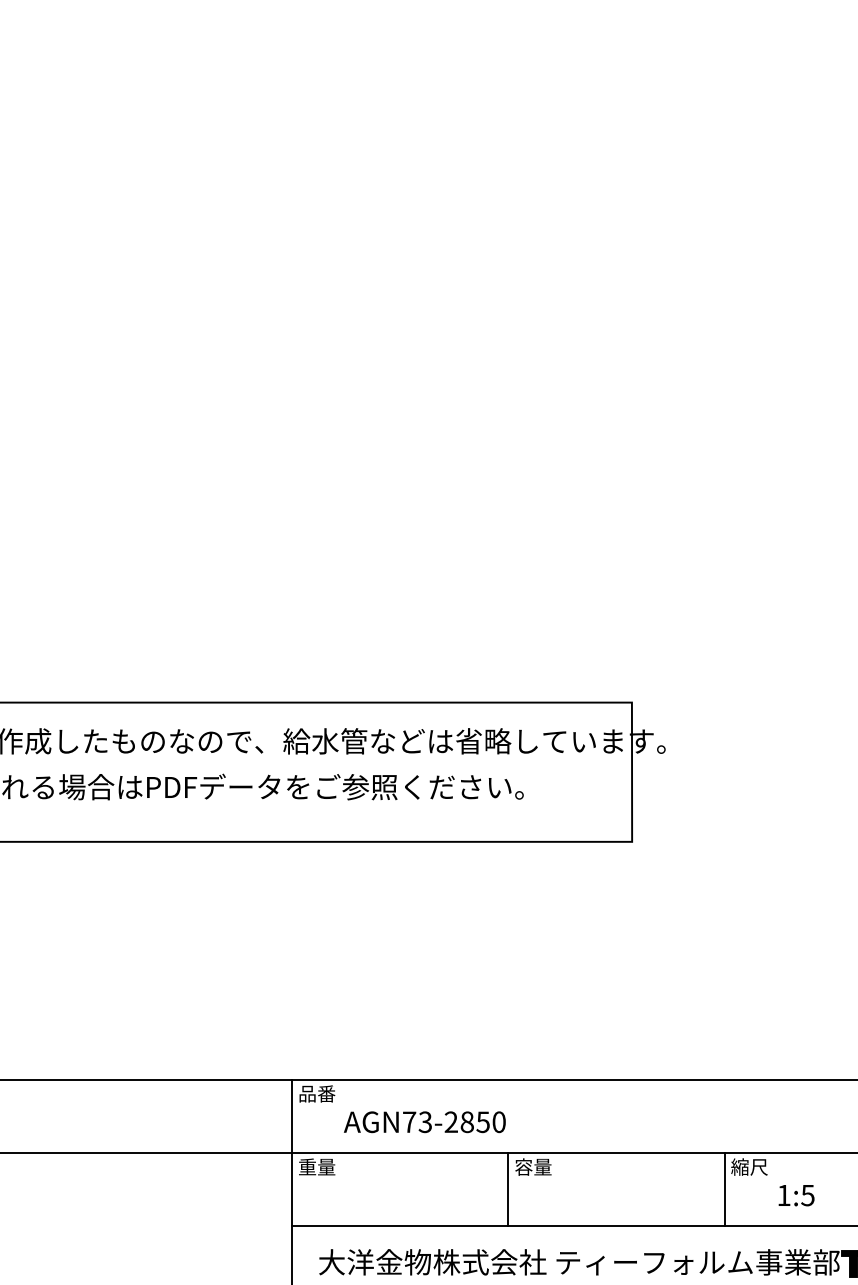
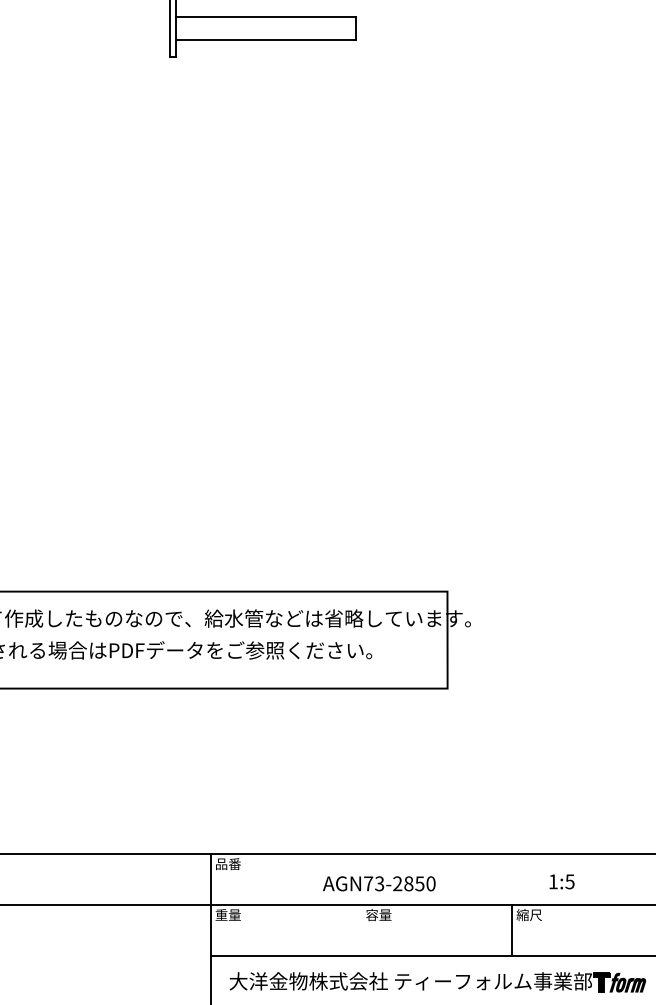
text: (425, 1121) -> (379, 883), moved
line: (508, 1189) -> (361, 930), removed
text: (795, 1195) -> (561, 881), moved

